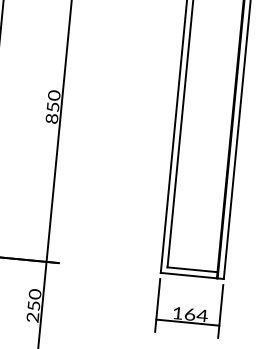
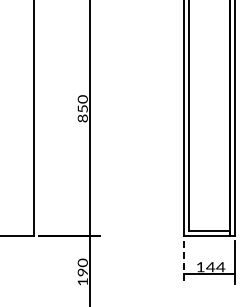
line: (157, 305) -> (183, 262), solid -> dashed
text: (33, 310) -> (82, 276), 250 -> 190
text: (189, 314) -> (210, 267), 164 -> 144

